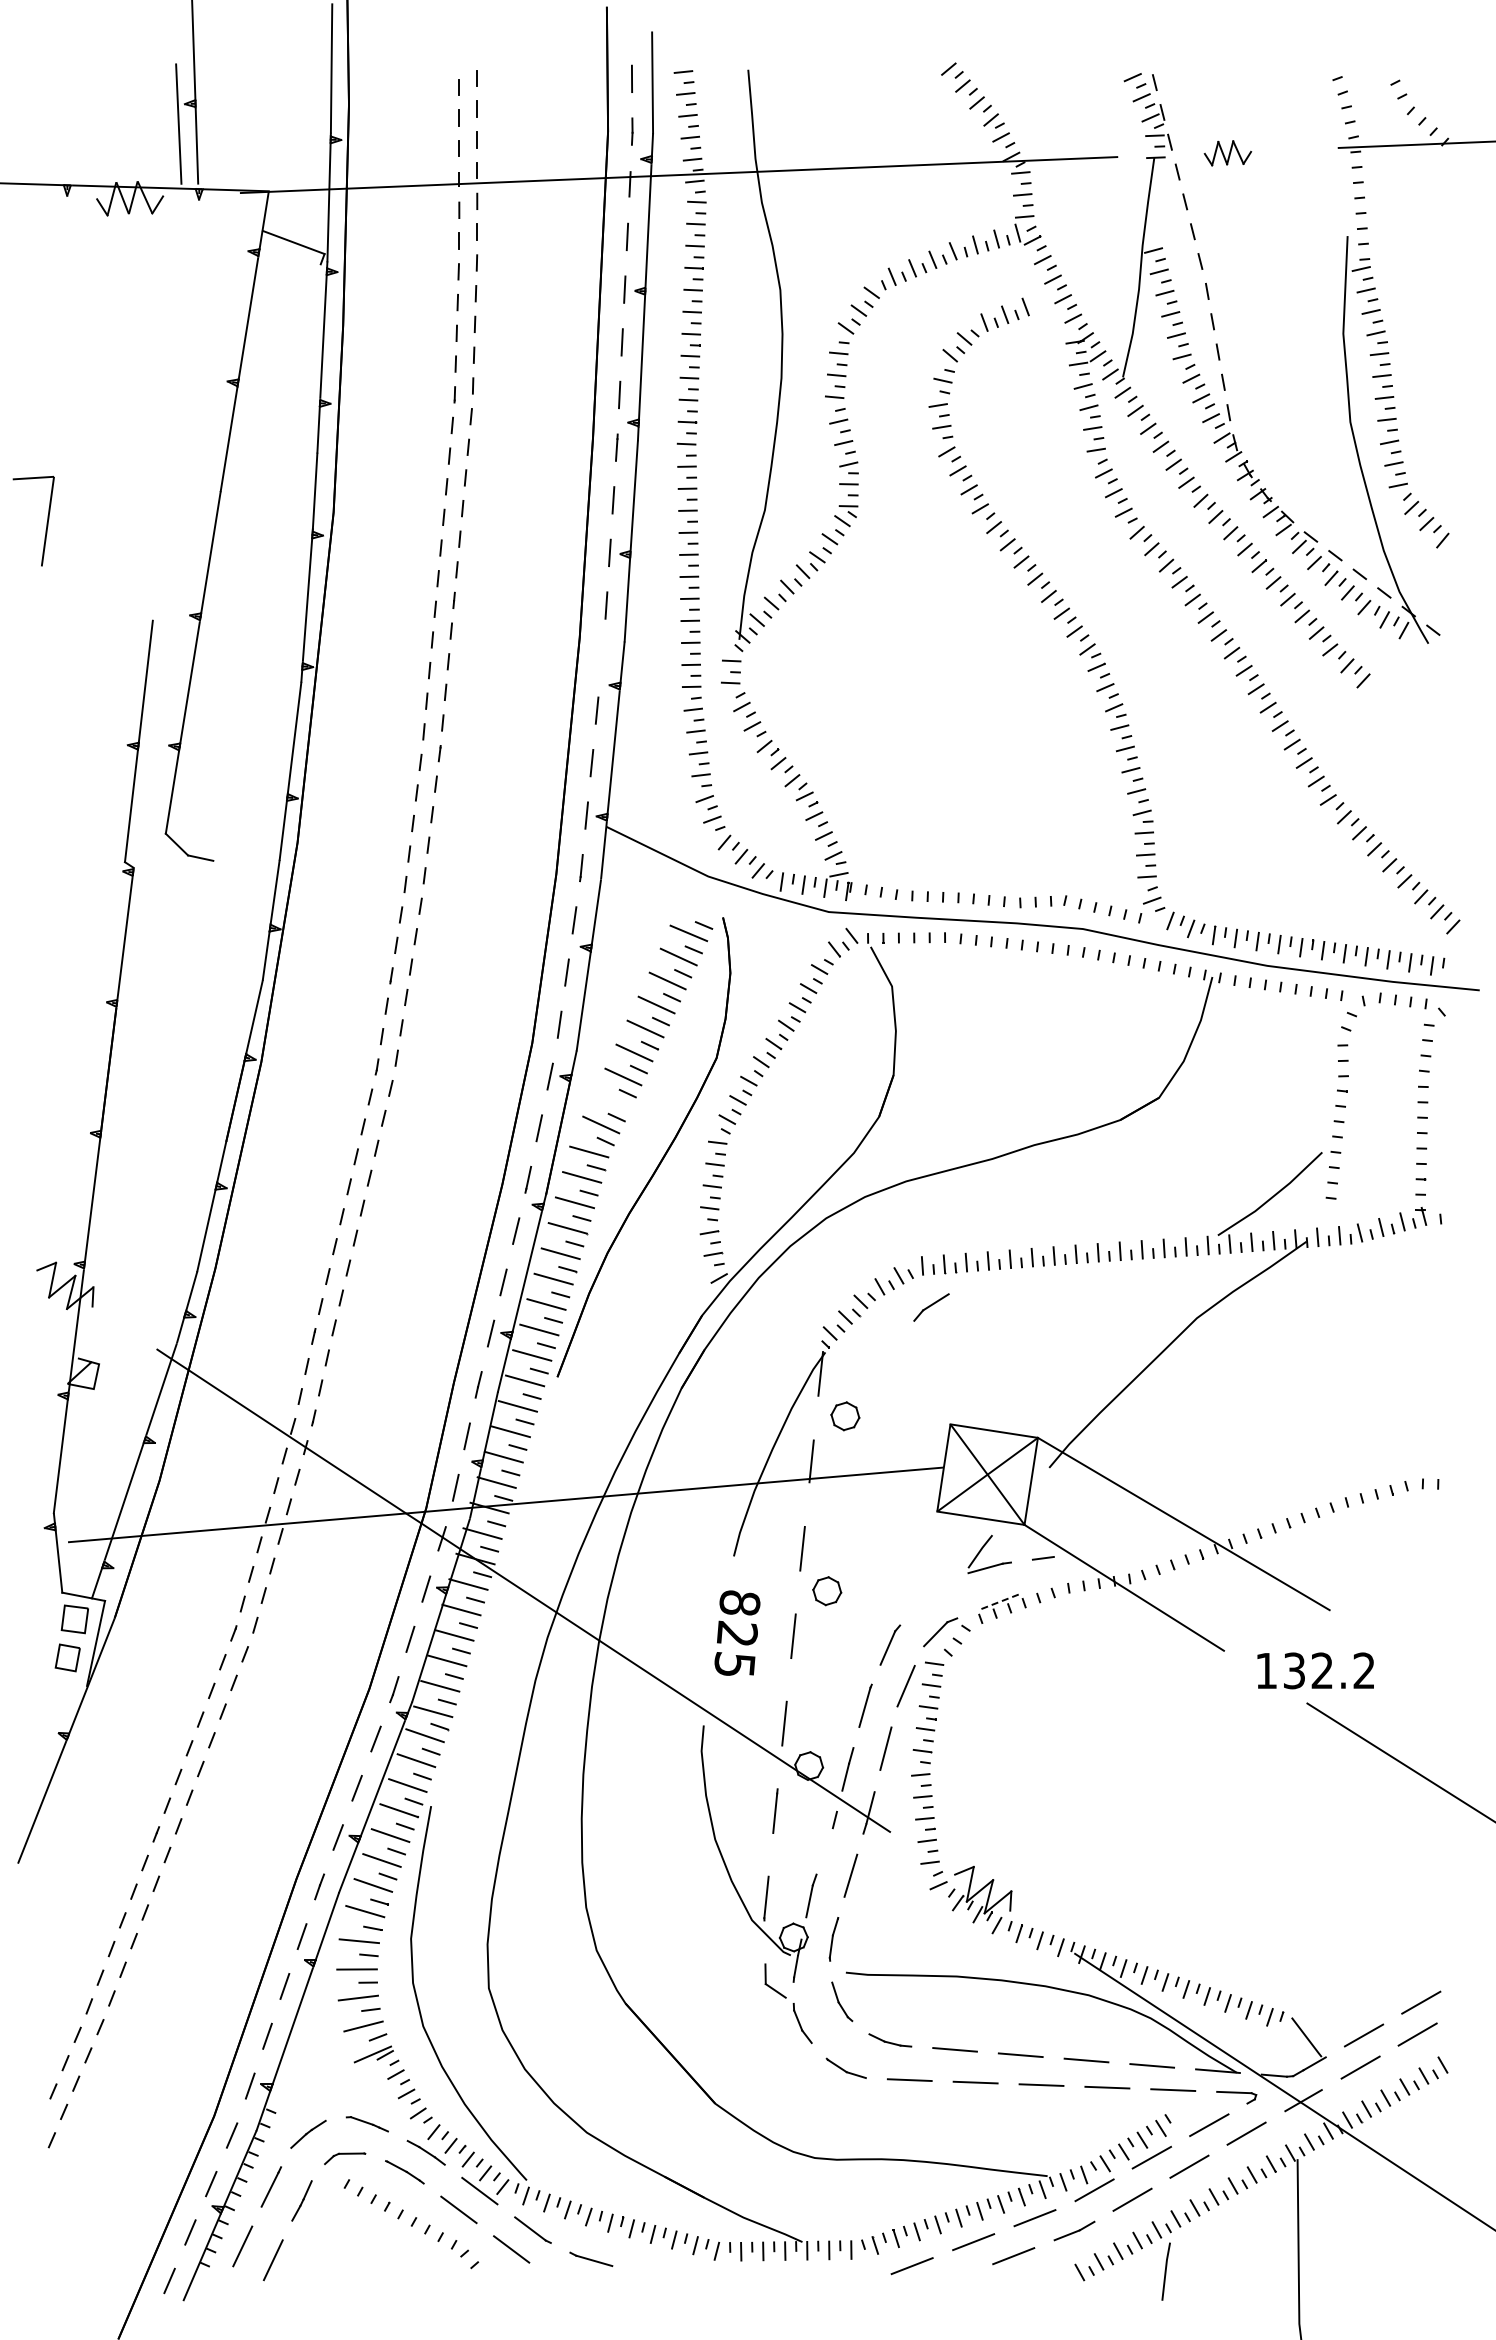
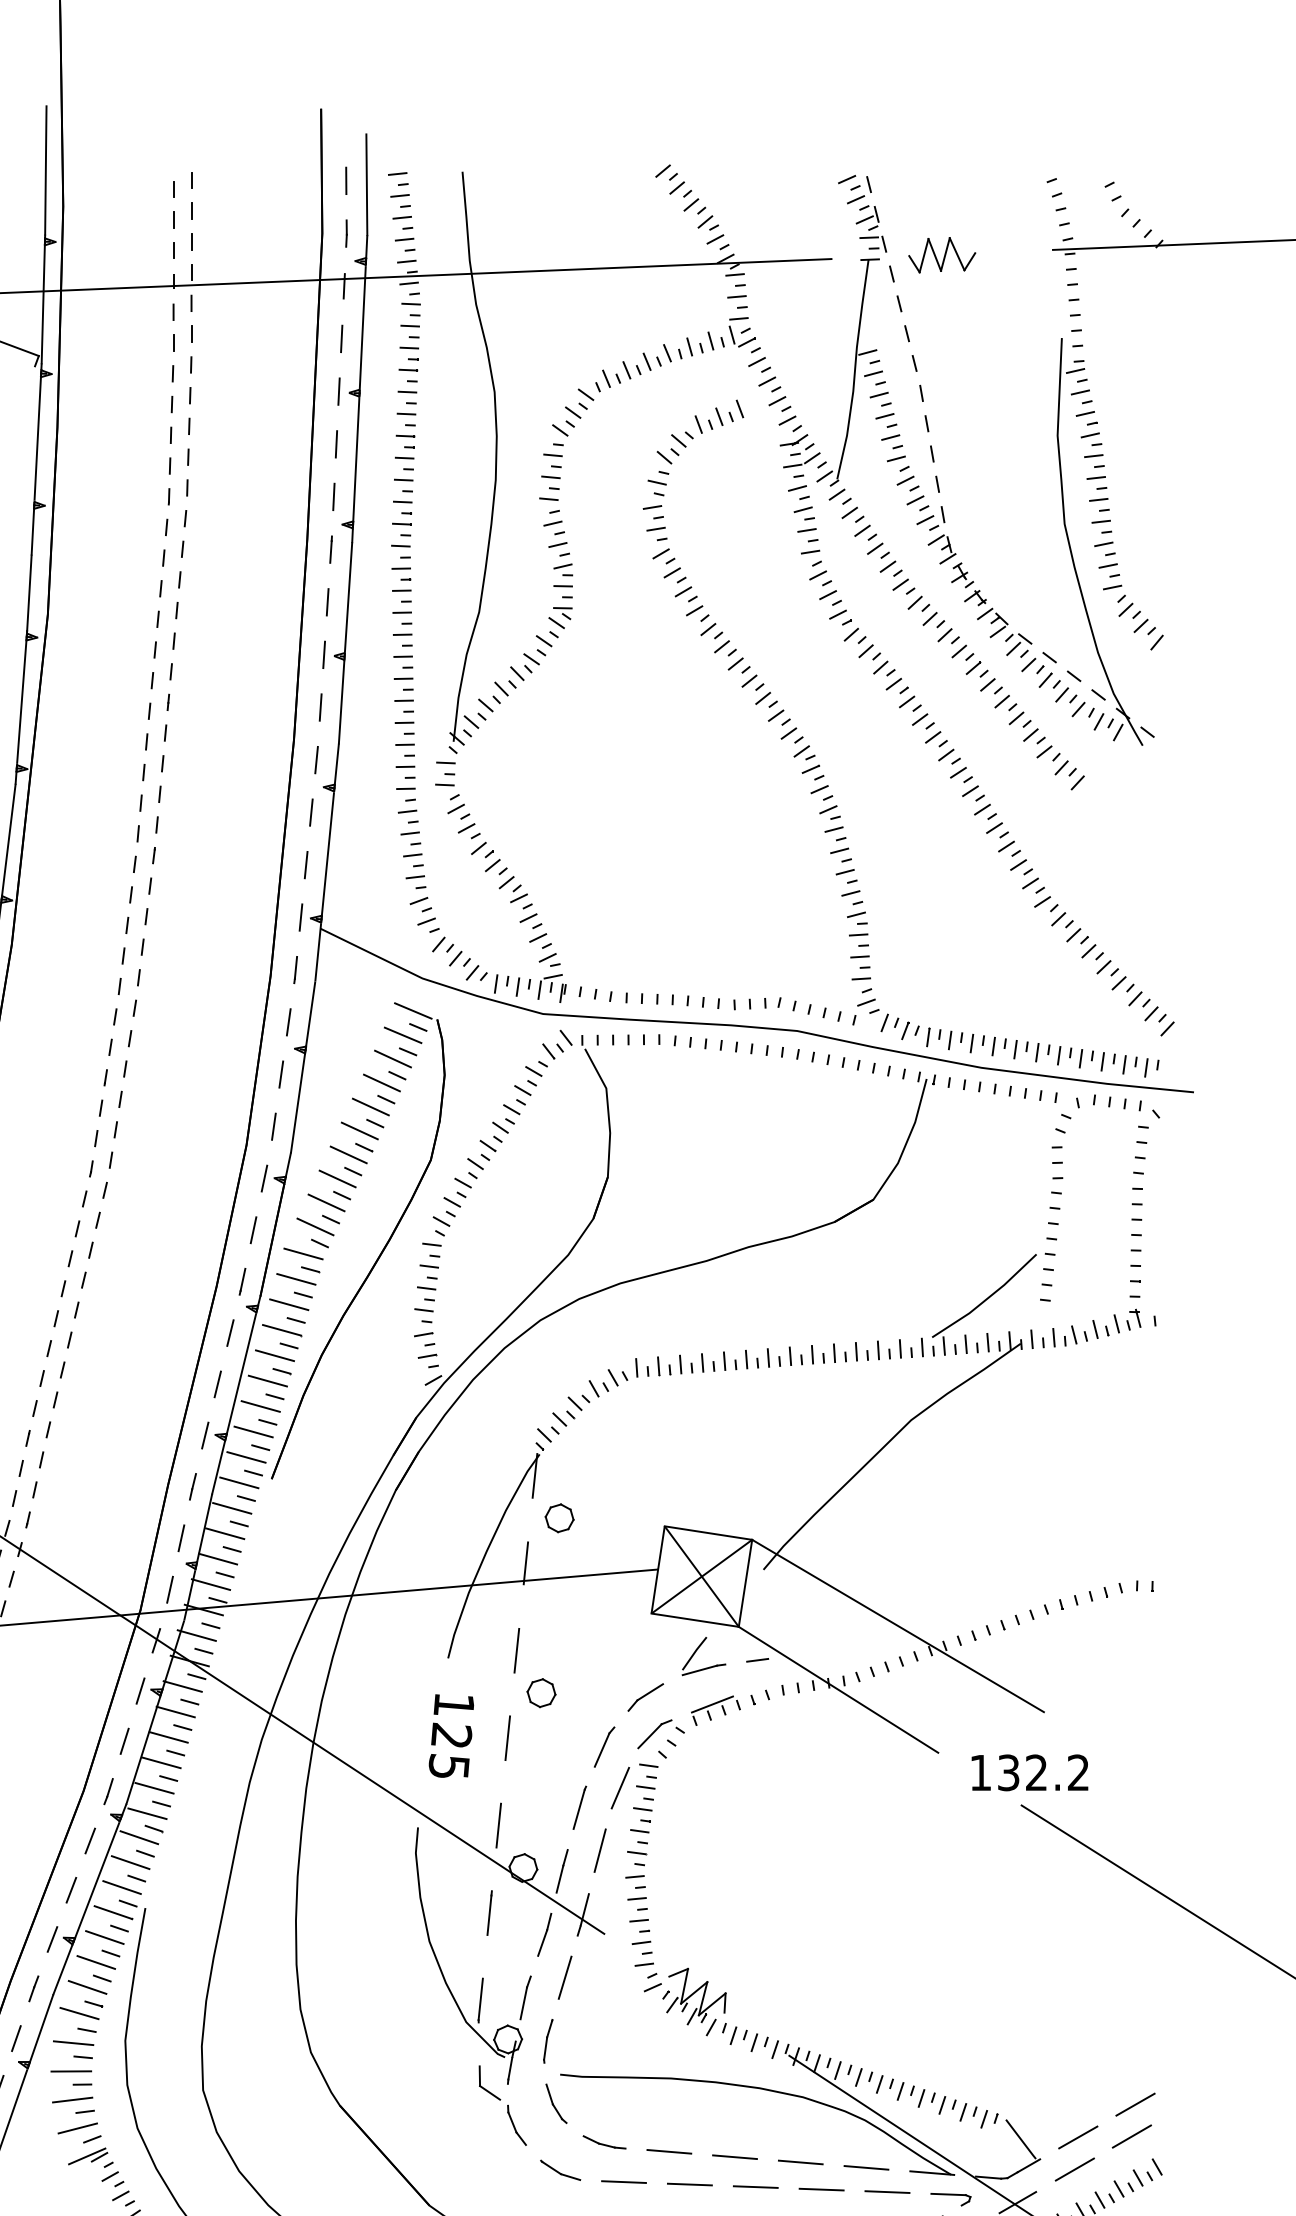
part: (1227, 153) -> (941, 255), size x1.43
line: (602, 658) -> (316, 760), added
line: (698, 908) -> (412, 1010), added
line: (612, 1100) -> (326, 1202), added
part: (931, 1307) -> (645, 1697), moved
text: (739, 1602) -> (453, 1704), 825 -> 125
line: (998, 1602) -> (712, 1704), dashed -> solid
line: (827, 1840) -> (541, 1942), added

